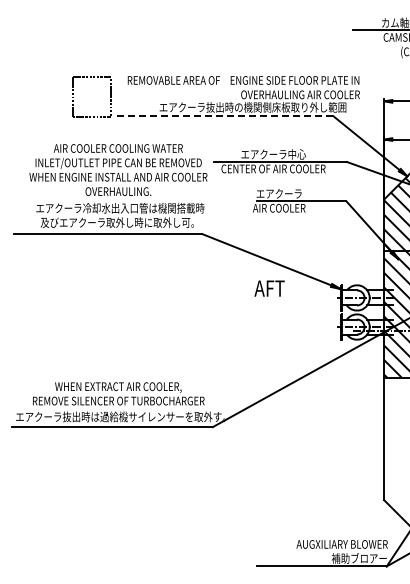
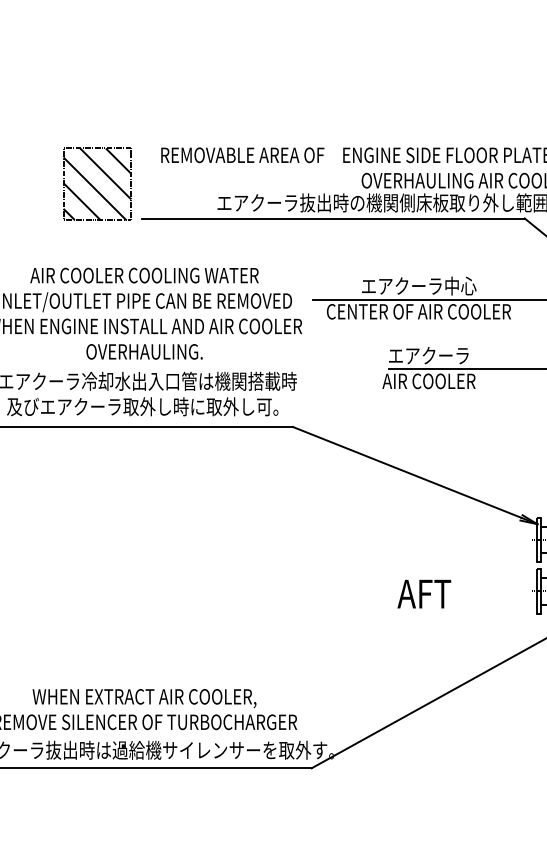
hatch: (91, 96) -> (96, 183), added
line: (225, 116) -> (333, 219), dashed -> solid
text: (269, 288) -> (424, 593), moved

